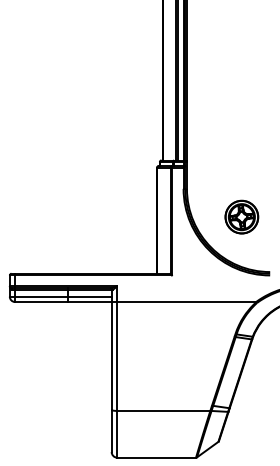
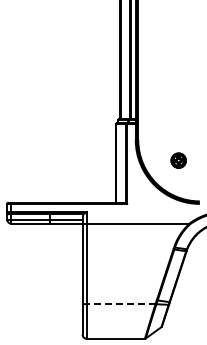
part: (241, 216) -> (178, 160), size x0.6
line: (162, 411) -> (120, 304), solid -> dashed

